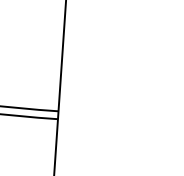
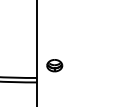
part: (91, 91) -> (54, 65), added

